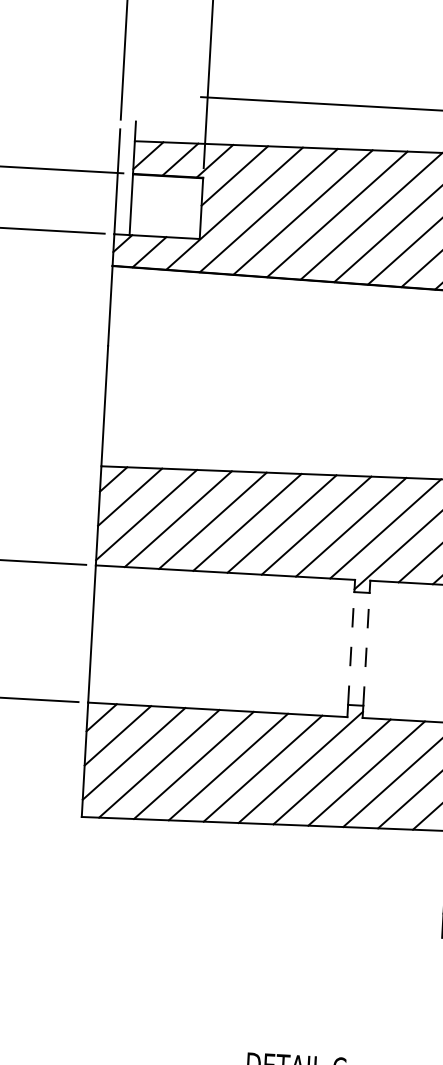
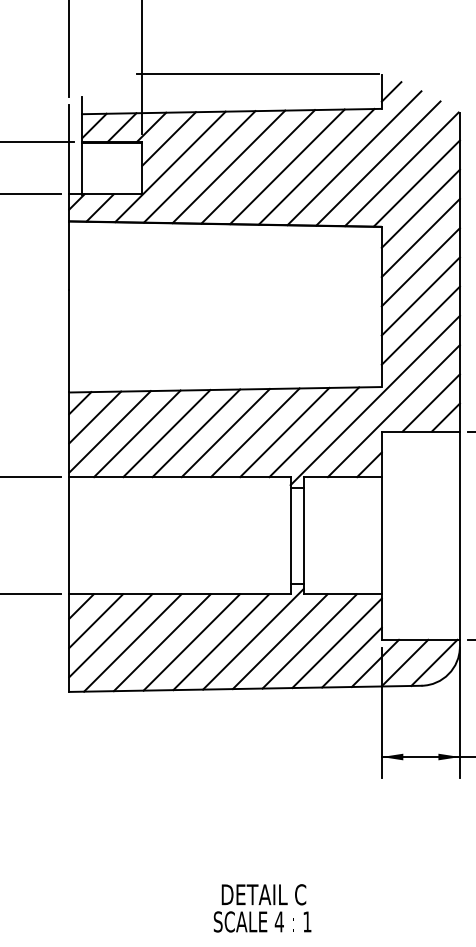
line: (351, 648) -> (290, 535), dashed -> solid
line: (366, 649) -> (303, 535), dashed -> solid

